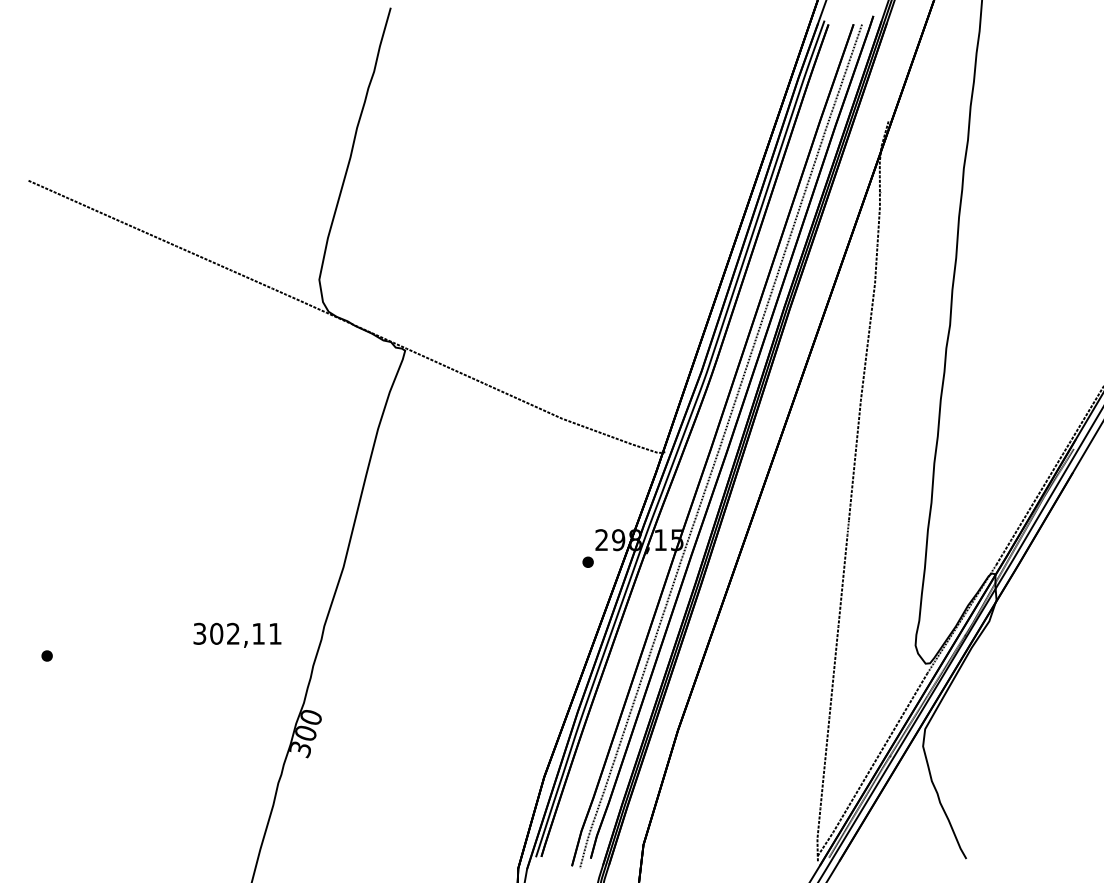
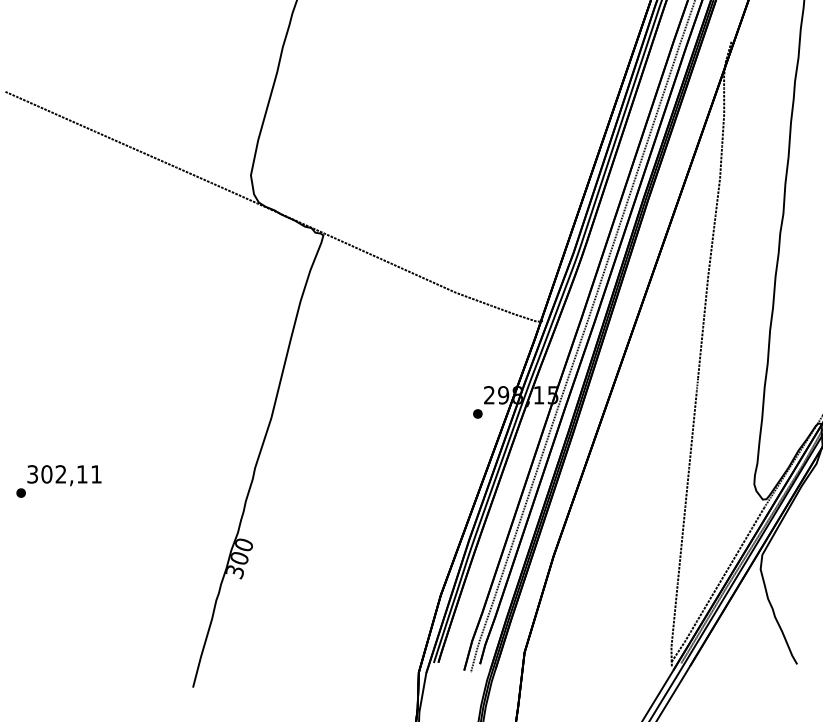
text: (237, 634) -> (64, 474), moved

